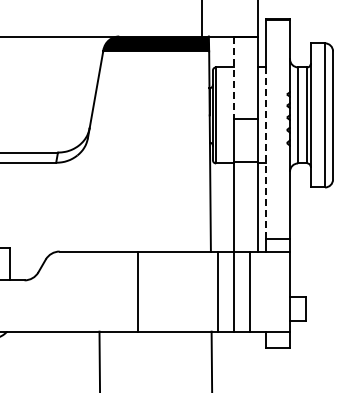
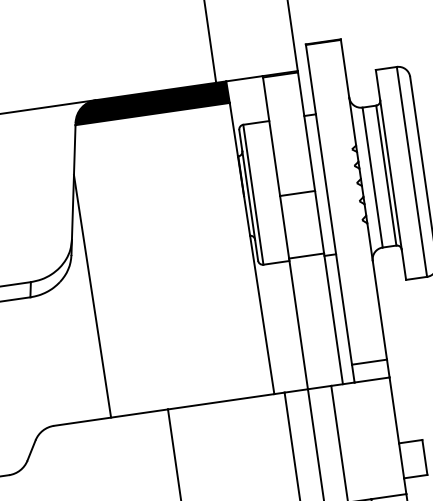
line: (233, 78) -> (270, 137), dashed -> solid
line: (266, 153) -> (334, 239), dashed -> solid
line: (97, 167) -> (91, 295), added

